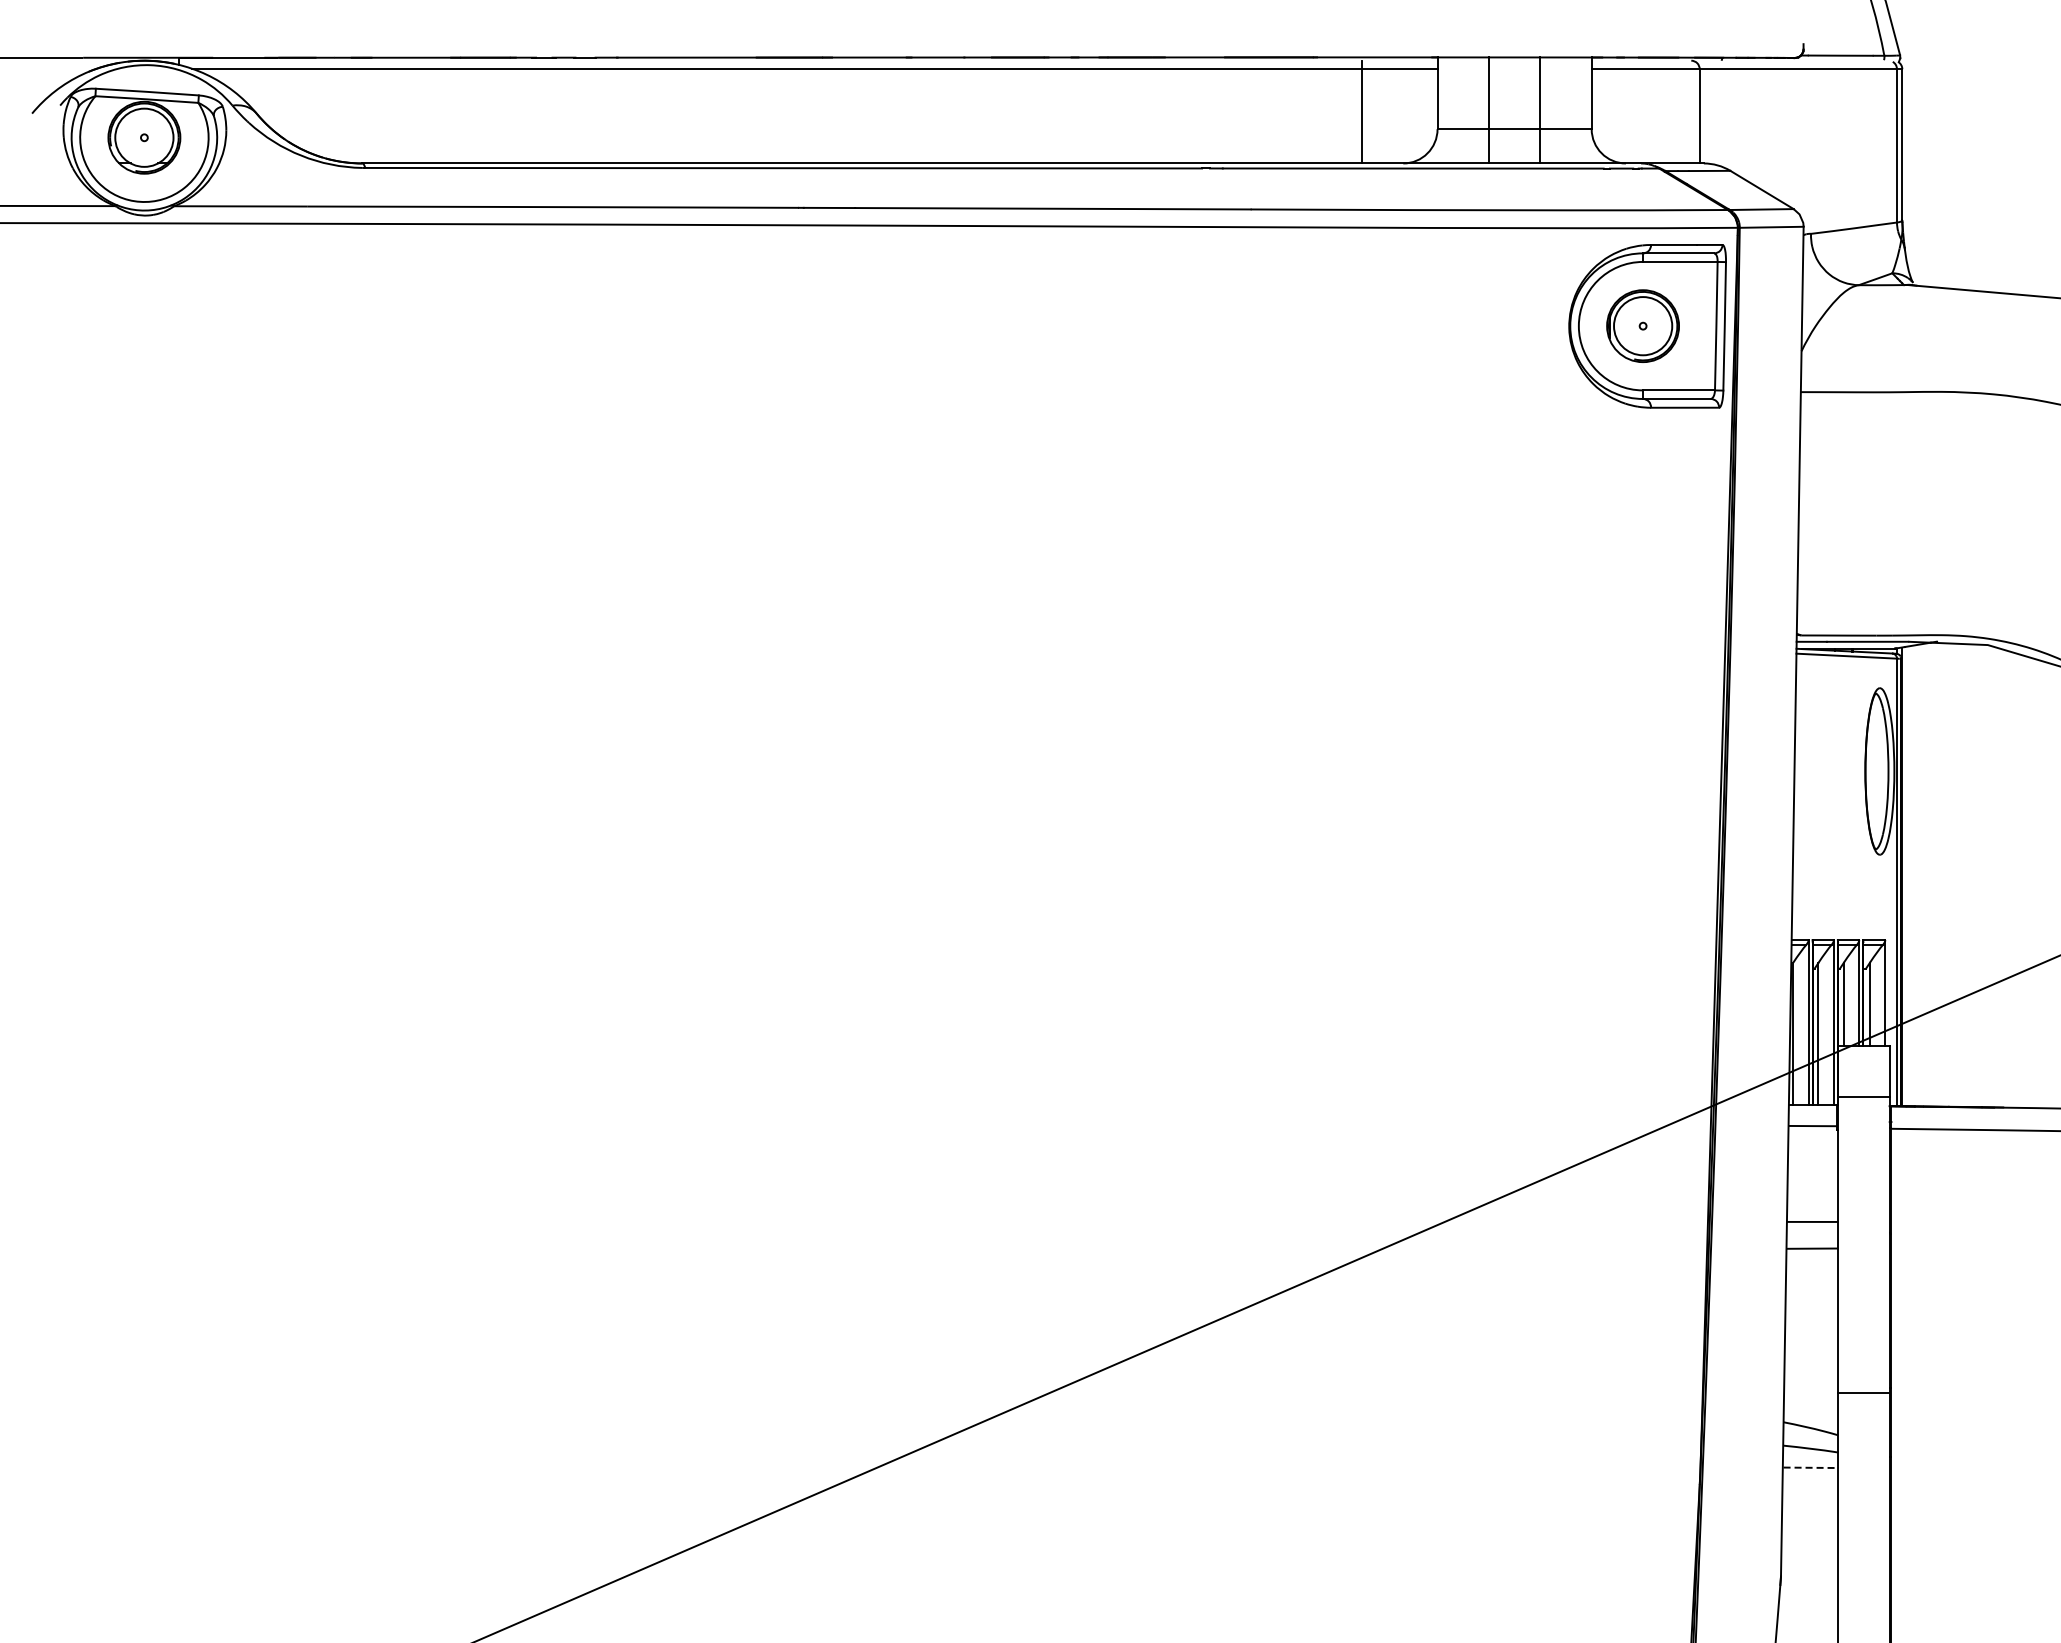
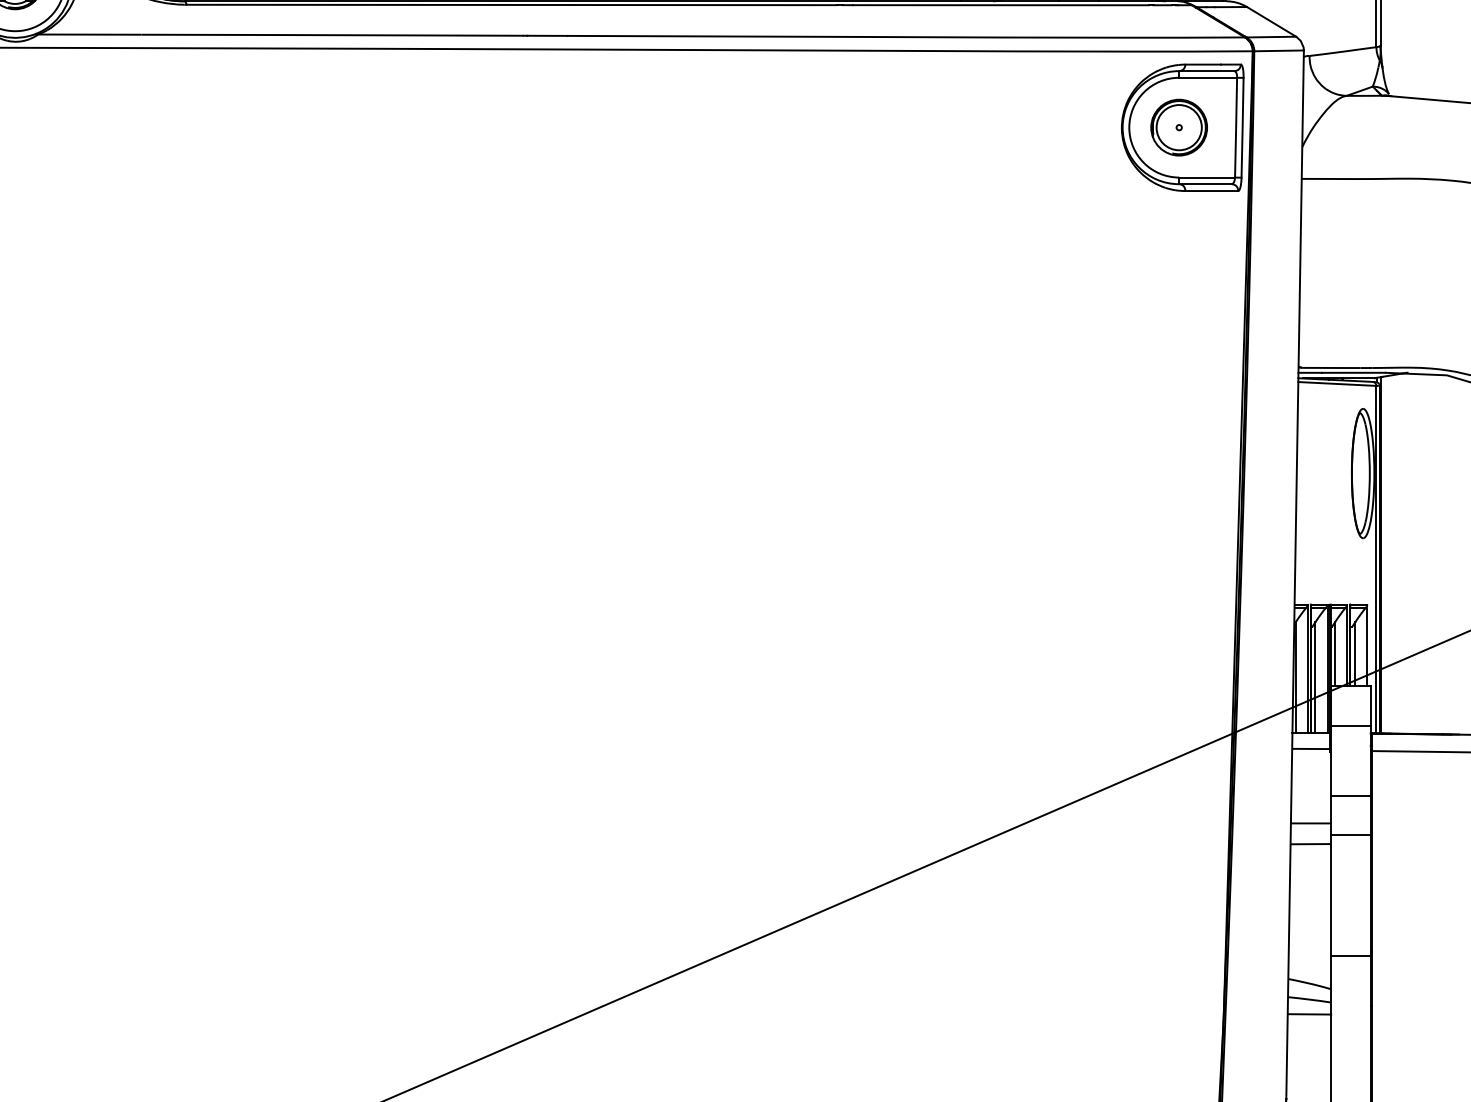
line: (1863, 1186) -> (1350, 795), added
line: (1863, 1237) -> (1350, 835), added
line: (1811, 1467) -> (1310, 1014), dashed -> solid

